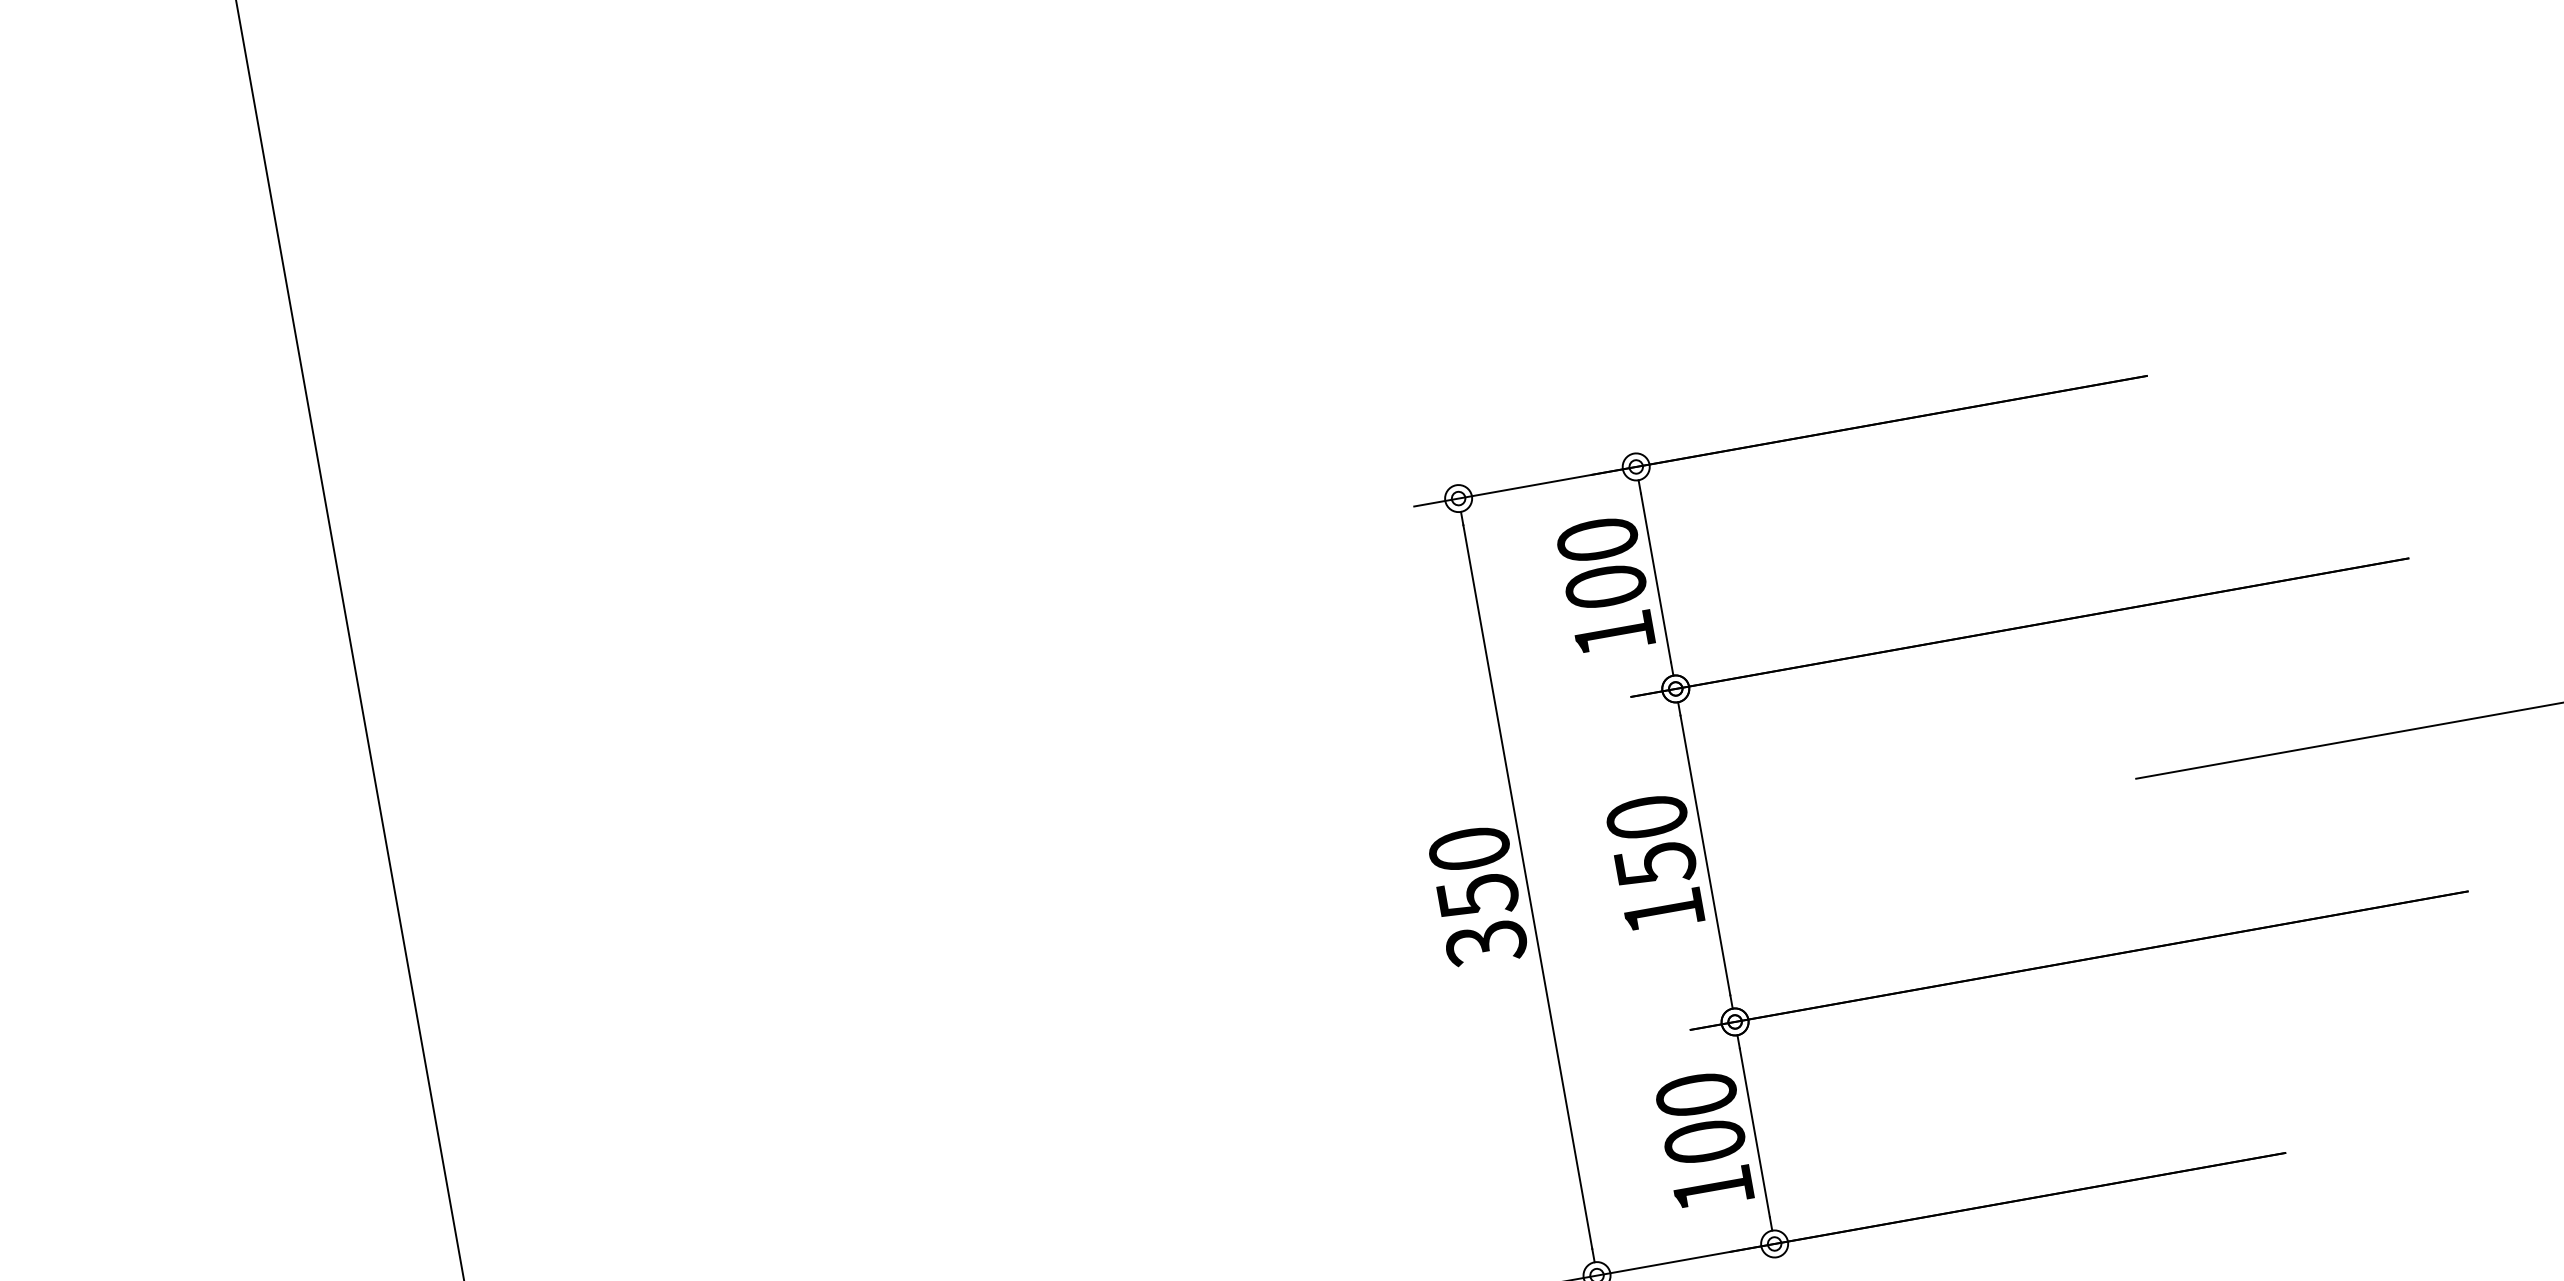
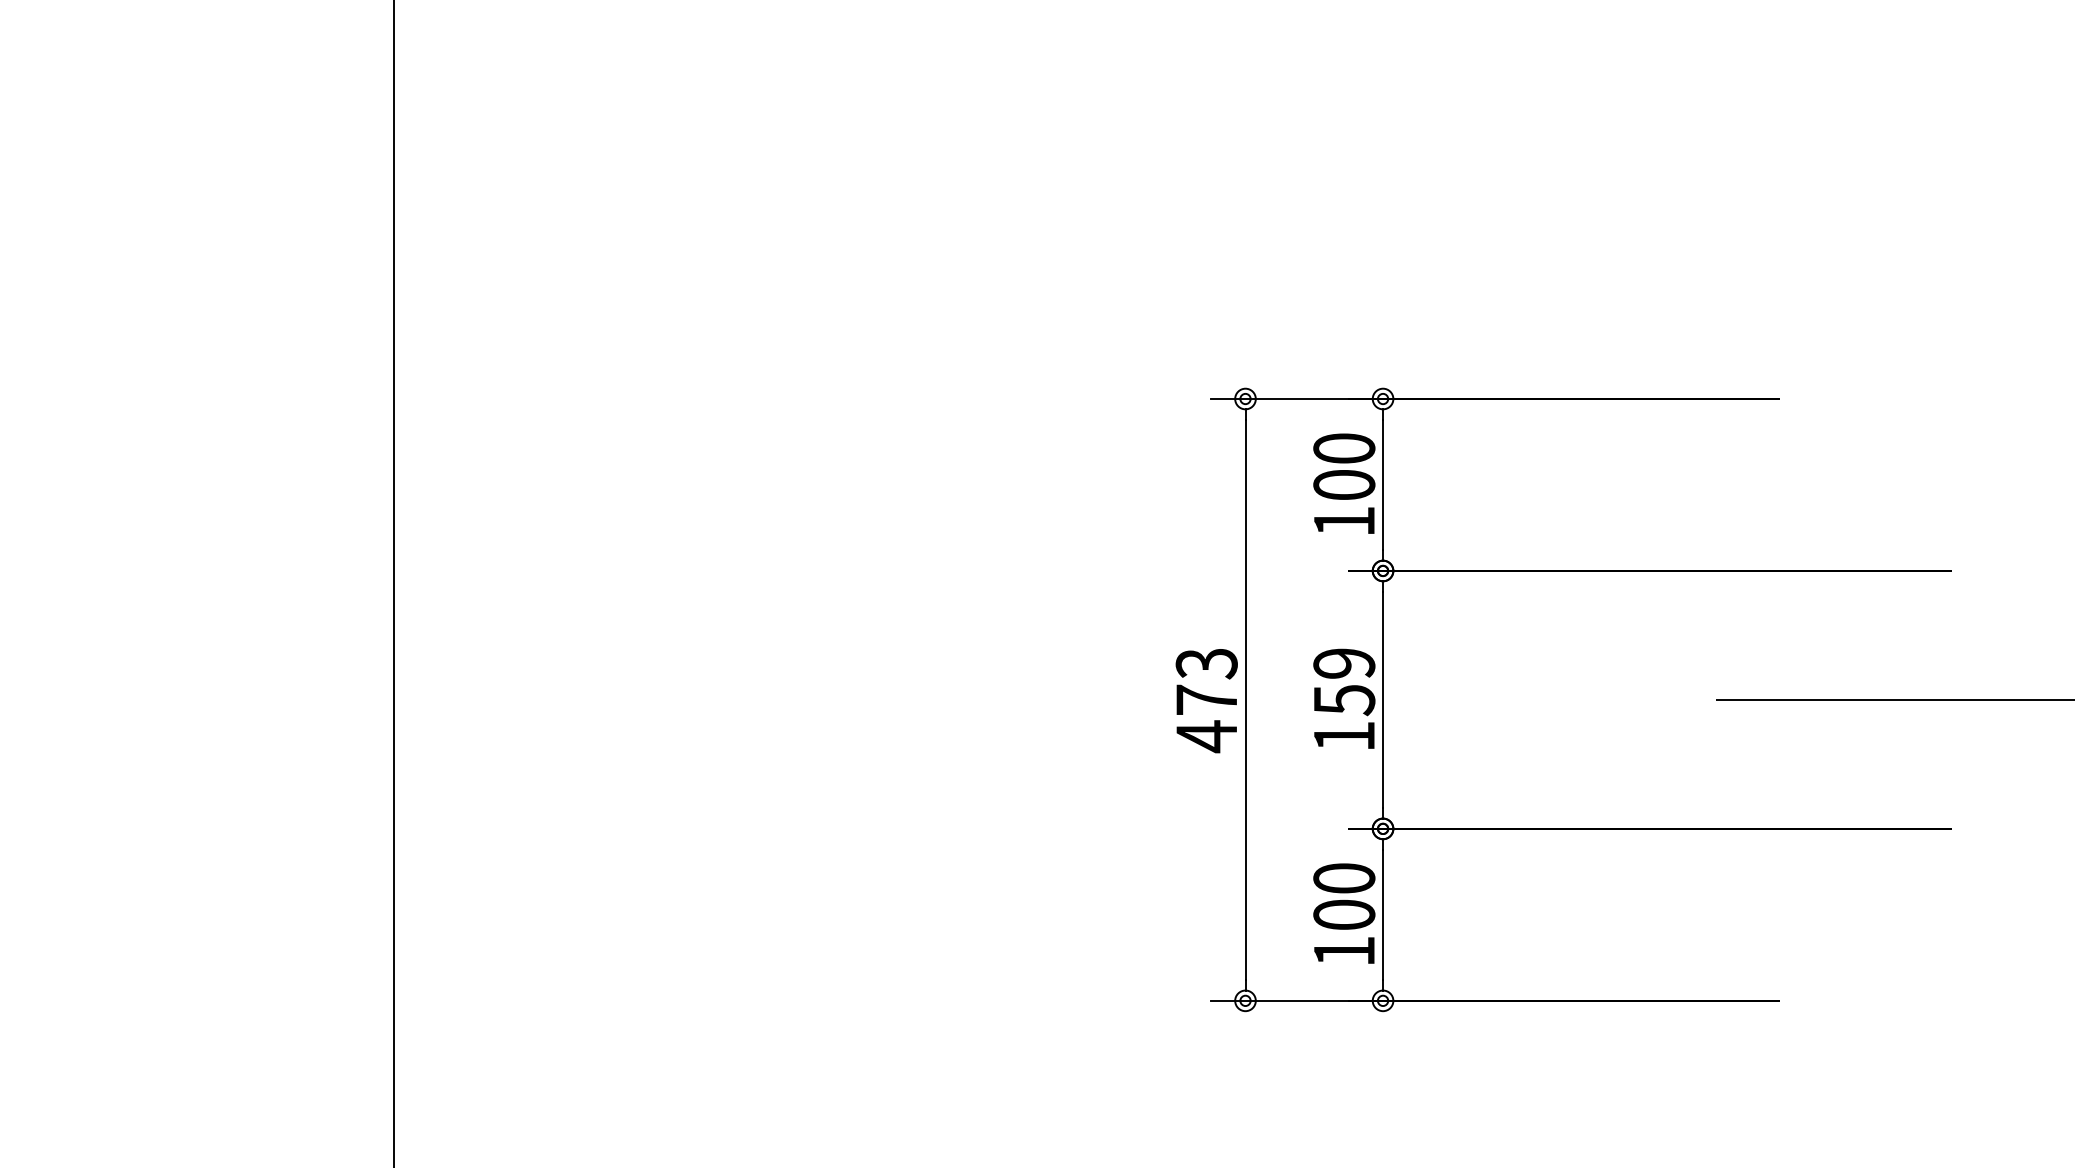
text: (1647, 817) -> (1344, 663), 150 -> 159
text: (1477, 896) -> (1206, 700), 350 -> 473

